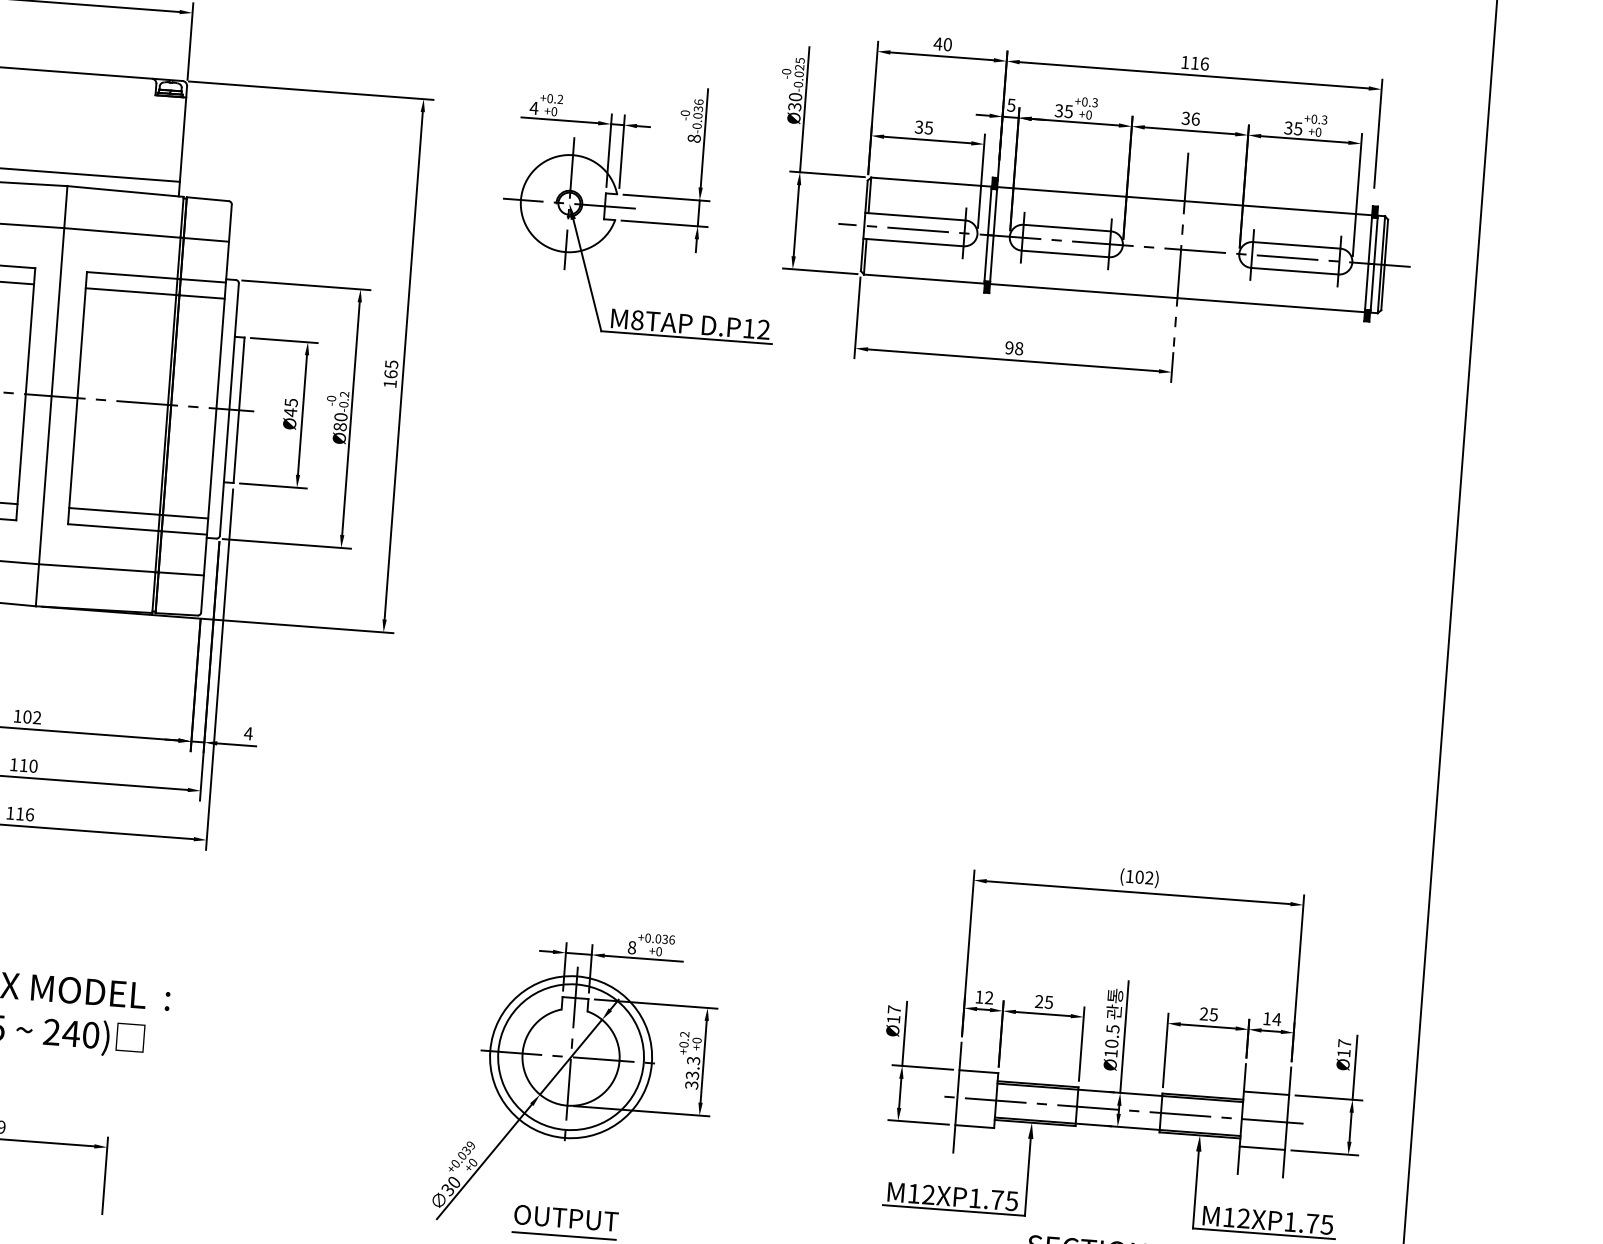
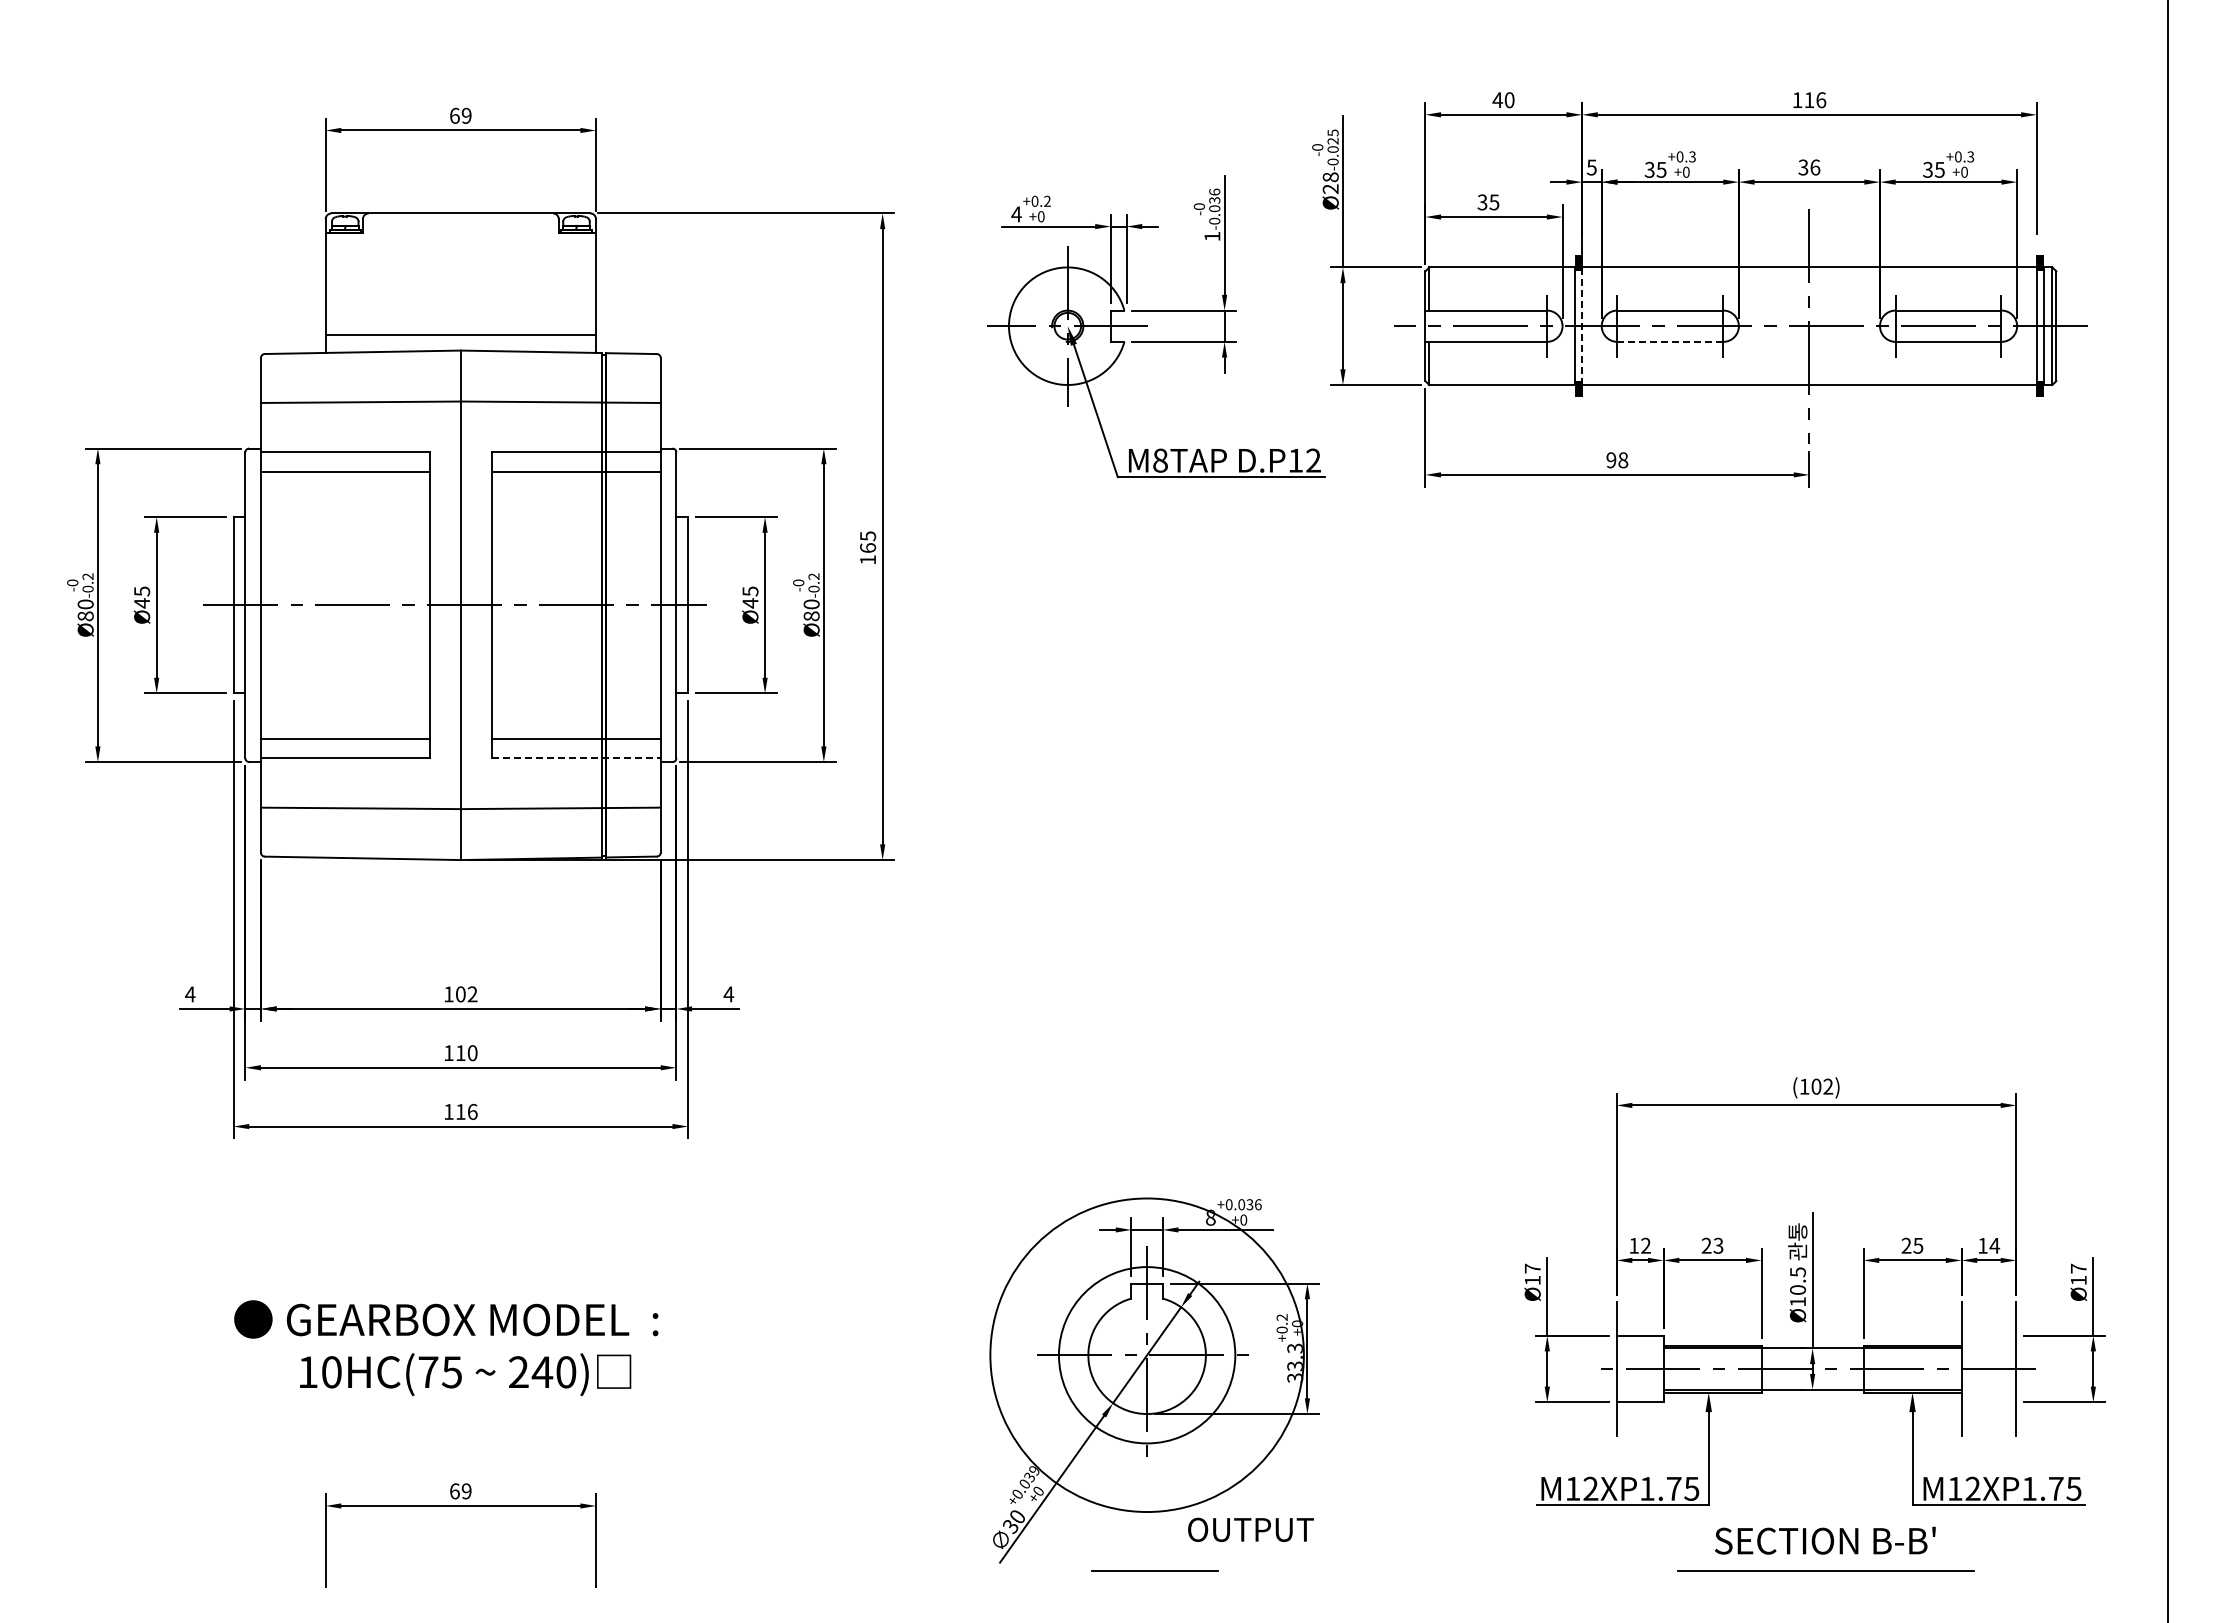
text: (794, 102) -> (1330, 183), Ø30 -> Ø28
text: (694, 138) -> (1212, 236), 8 -> 1
line: (993, 235) -> (1582, 326), solid -> dashed
line: (1065, 253) -> (1670, 341), solid -> dashed
line: (138, 529) -> (577, 758), solid -> dashed
text: (1049, 1002) -> (1718, 1245), 25 -> 23
circle: (571, 1057) -> (1147, 1355), size x1.6
line: (1266, 1093) -> (1988, 1335), removed
line: (1261, 1148) -> (1988, 1402), removed
text: (565, 1217) -> (1250, 1529), moved

